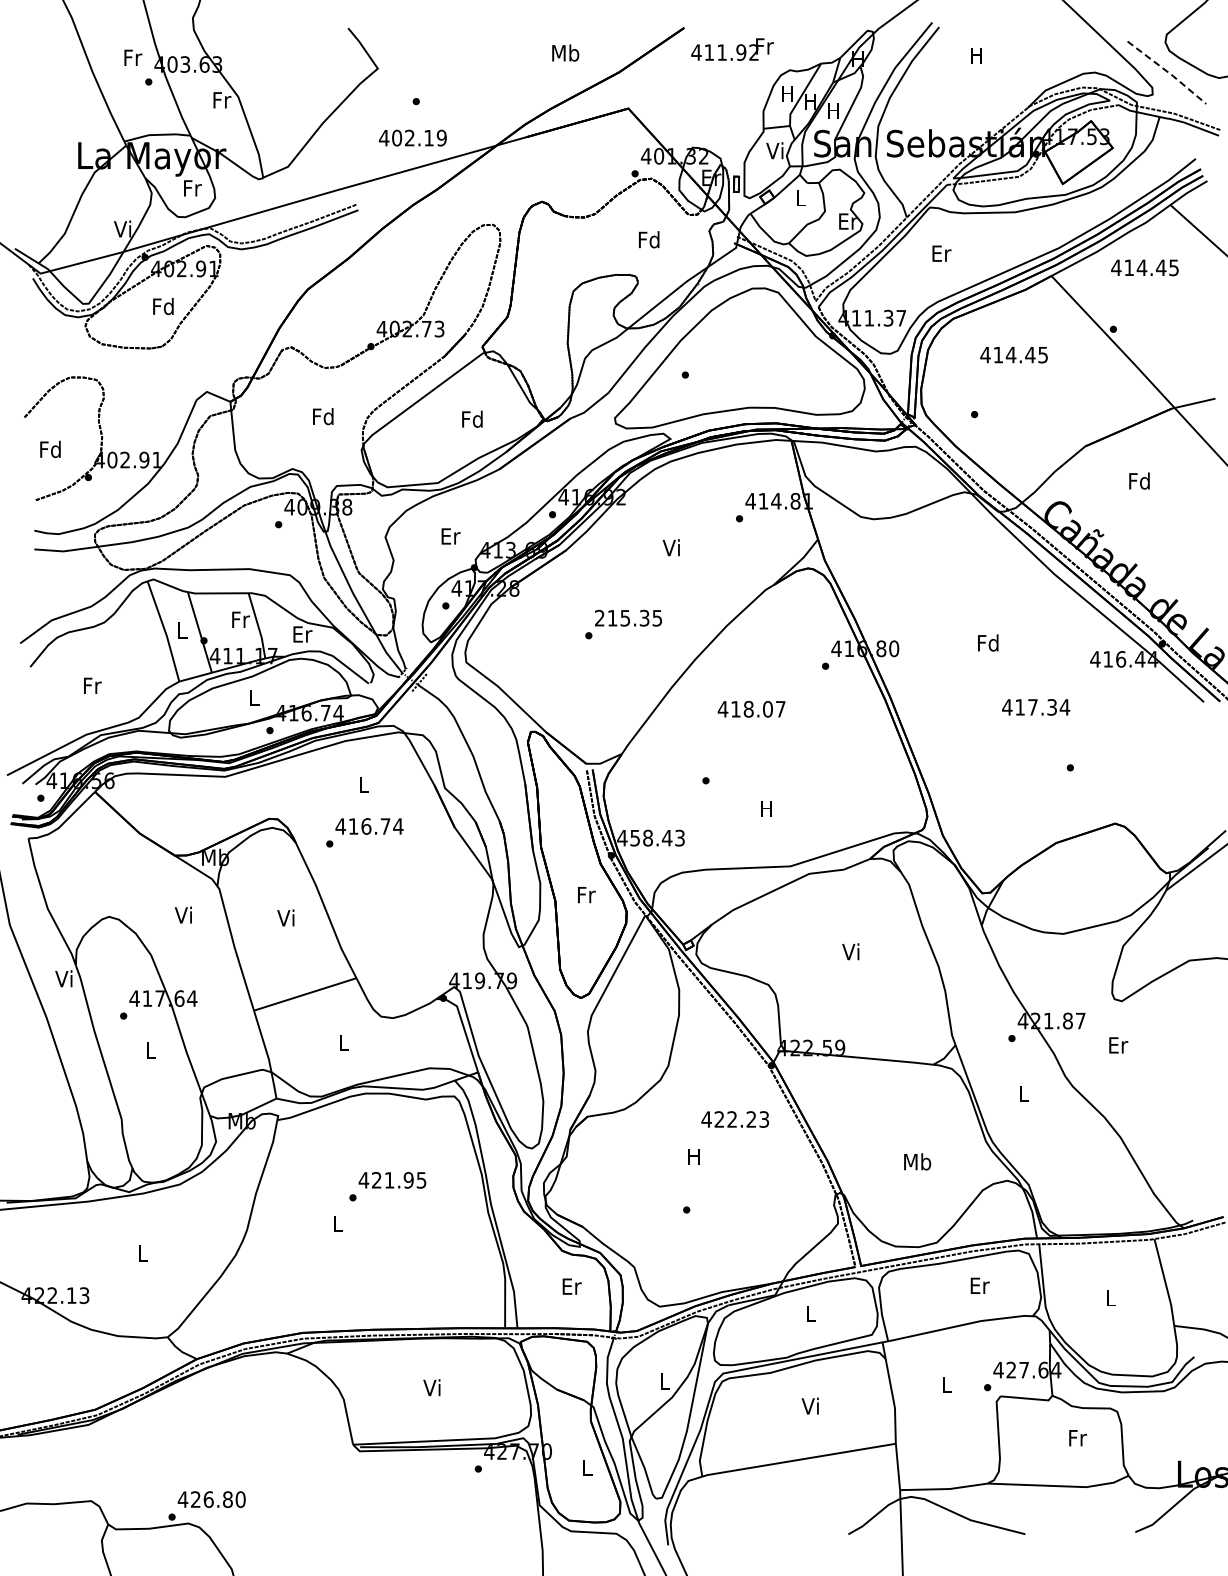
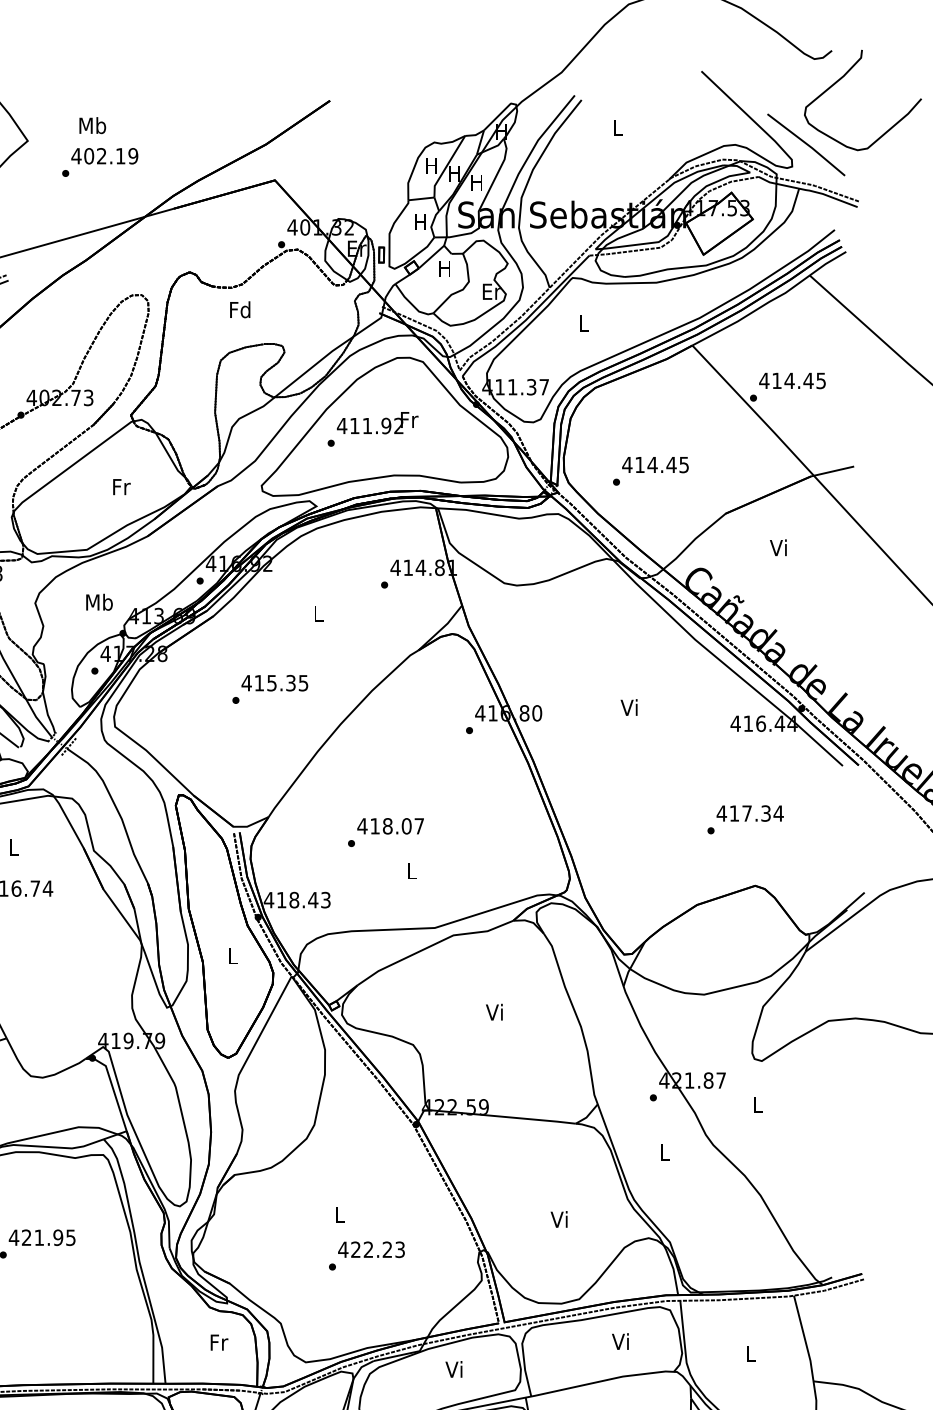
text: (732, 49) -> (377, 422), moved
text: (565, 52) -> (92, 125), moved
text: (976, 55) -> (618, 127), H -> L
line: (1168, 72) -> (807, 144), dashed -> solid
text: (412, 137) -> (104, 155), moved
text: (774, 150) -> (419, 221), Vi -> H
text: (800, 197) -> (444, 268), L -> H
text: (649, 239) -> (240, 309), moved
text: (941, 253) -> (583, 323), Er -> L
text: (1144, 267) -> (792, 380), moved
text: (1013, 355) -> (654, 465), moved
text: (472, 418) -> (121, 486), Fd -> Fr
text: (1139, 480) -> (779, 547), Fd -> Vi
text: (450, 535) -> (99, 601), Er -> Mb
text: (670, 547) -> (316, 613), Vi -> L
text: (599, 617) -> (246, 682), 215.35 -> 415.35
text: (988, 642) -> (630, 707), Fd -> Vi
text: (1036, 707) -> (750, 813), moved
text: (751, 709) -> (390, 826), moved
text: (766, 808) -> (411, 870), H -> L
text: (634, 838) -> (280, 900), 458.43 -> 418.43
text: (586, 895) -> (233, 956), Fr -> L
text: (1118, 1045) -> (758, 1104), Er -> L
text: (734, 1119) -> (370, 1249), moved
text: (693, 1156) -> (339, 1214), H -> L
text: (917, 1161) -> (560, 1219), Mb -> Vi
text: (979, 1285) -> (621, 1341), Er -> Vi
text: (571, 1286) -> (218, 1342), Er -> Fr
text: (809, 1313) -> (453, 1369), L -> Vi

